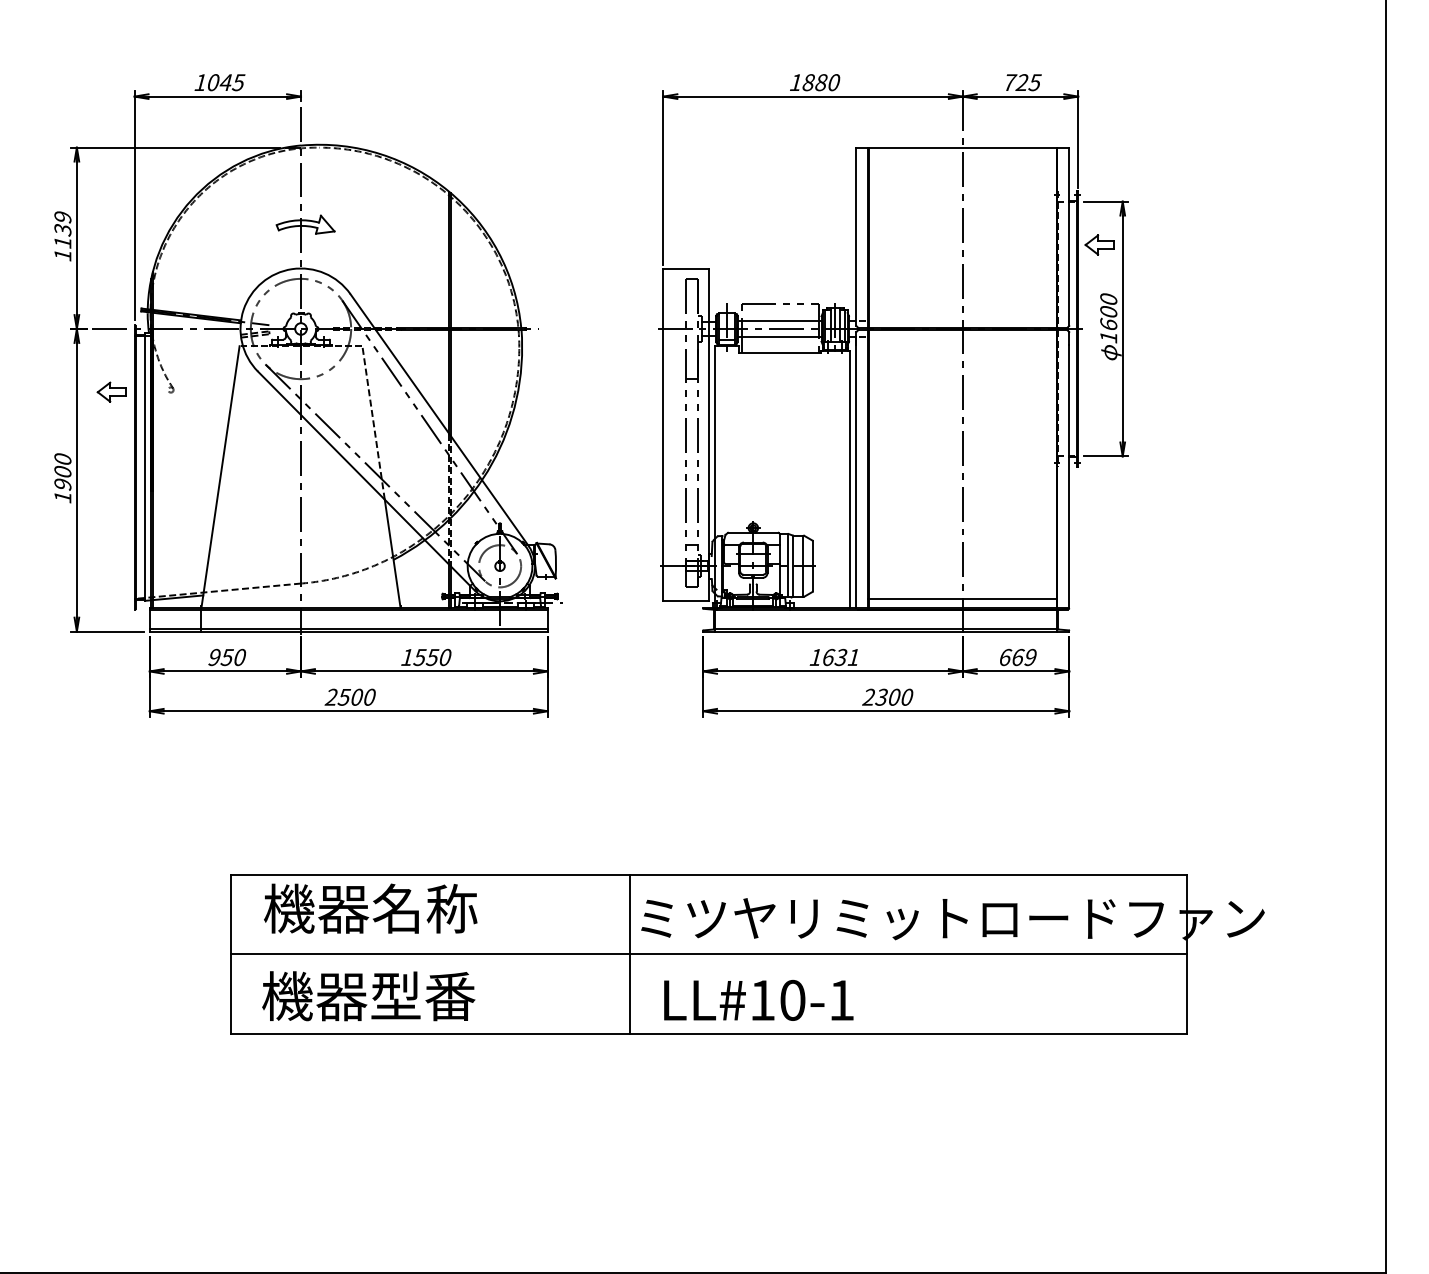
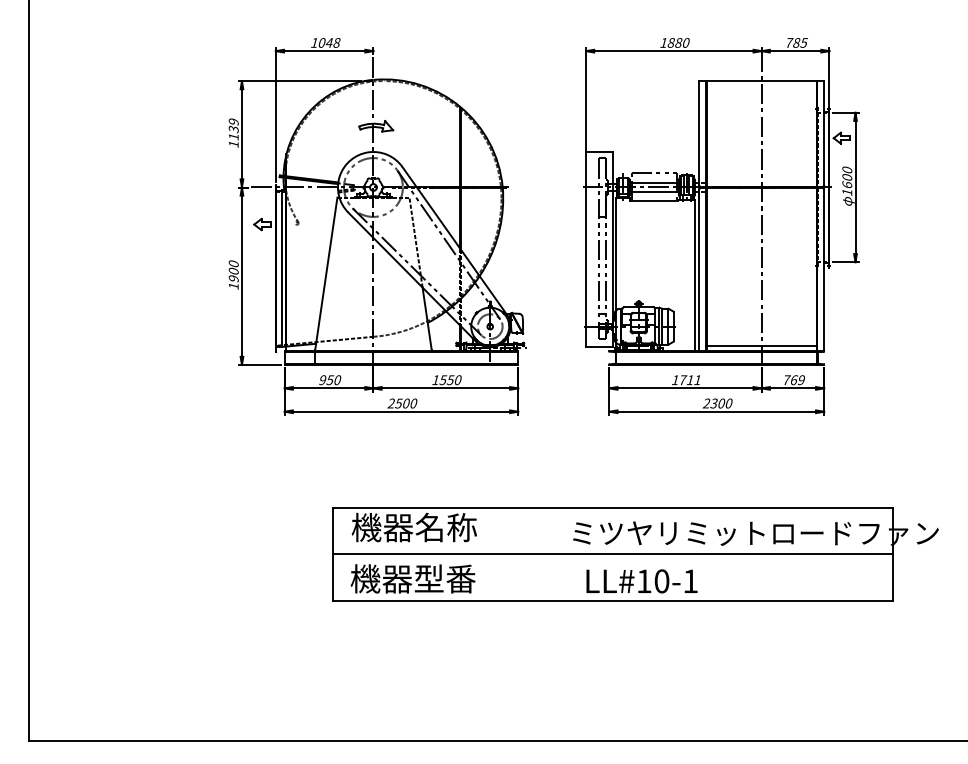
text: (238, 81) -> (336, 42), 1045 -> 1048
text: (1022, 81) -> (796, 42), 725 -> 785
text: (834, 658) -> (686, 380), 1631 -> 1711
text: (1006, 658) -> (787, 380), 669 -> 769
line: (630, 954) -> (566, 554), removed

